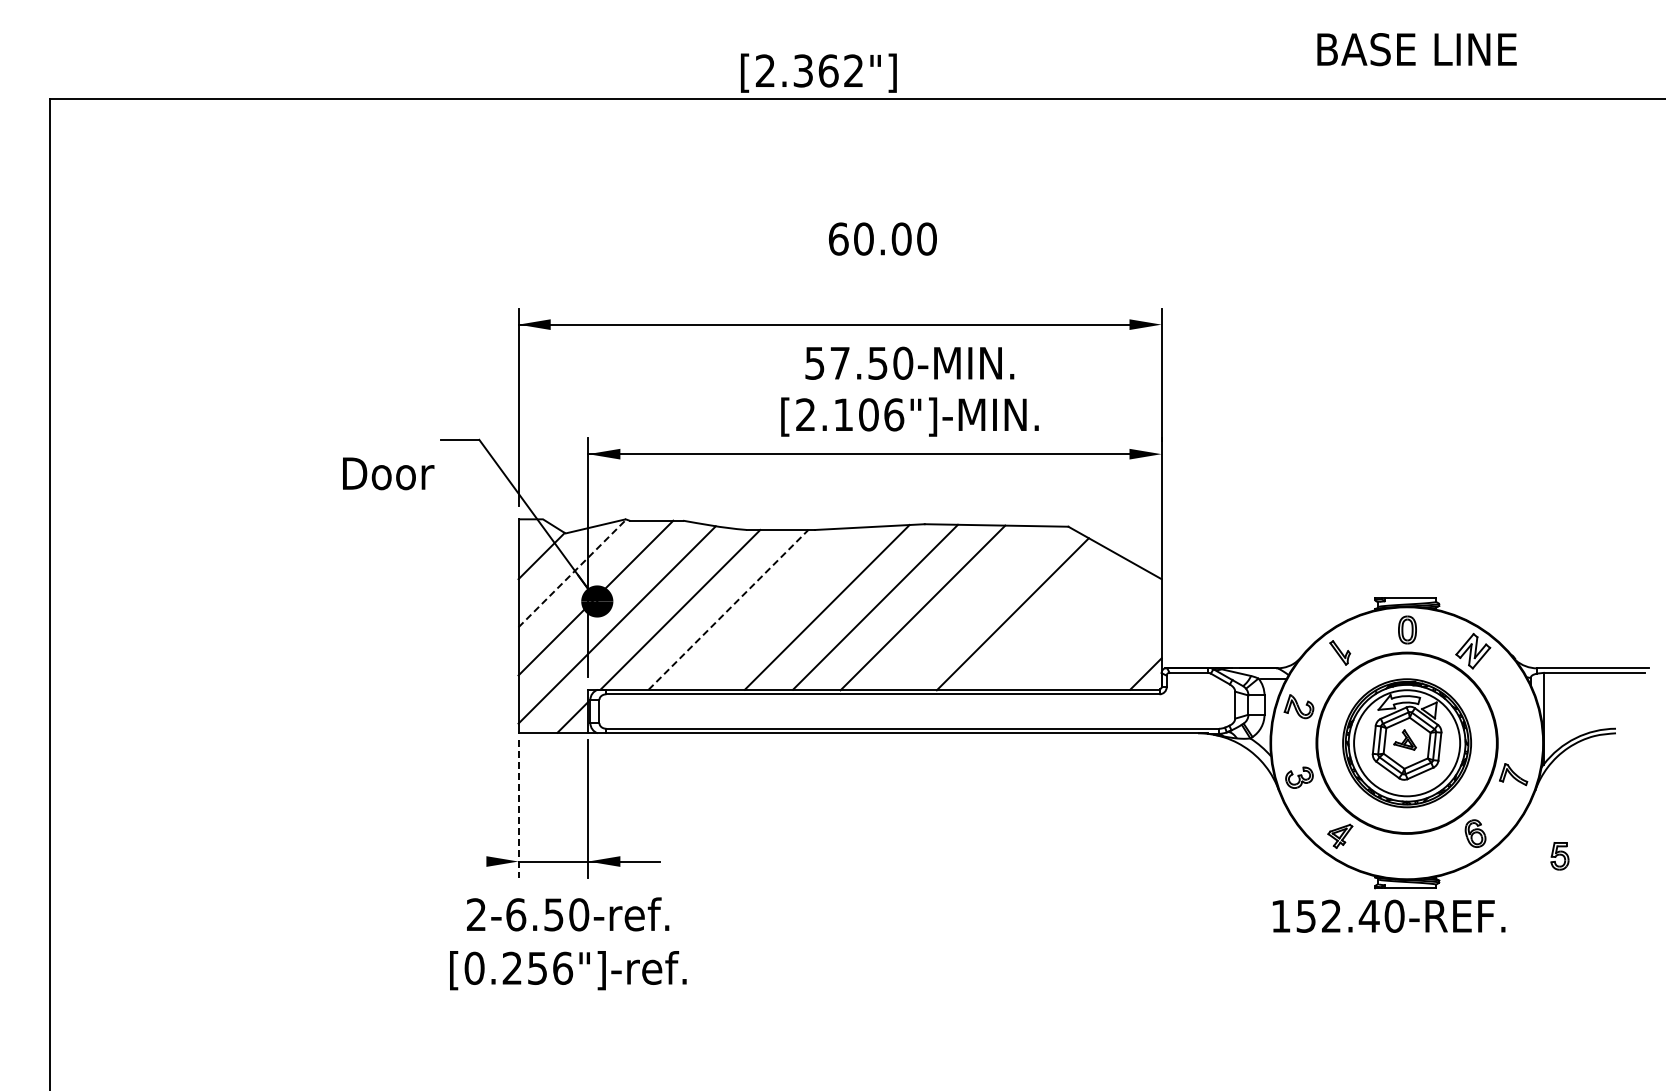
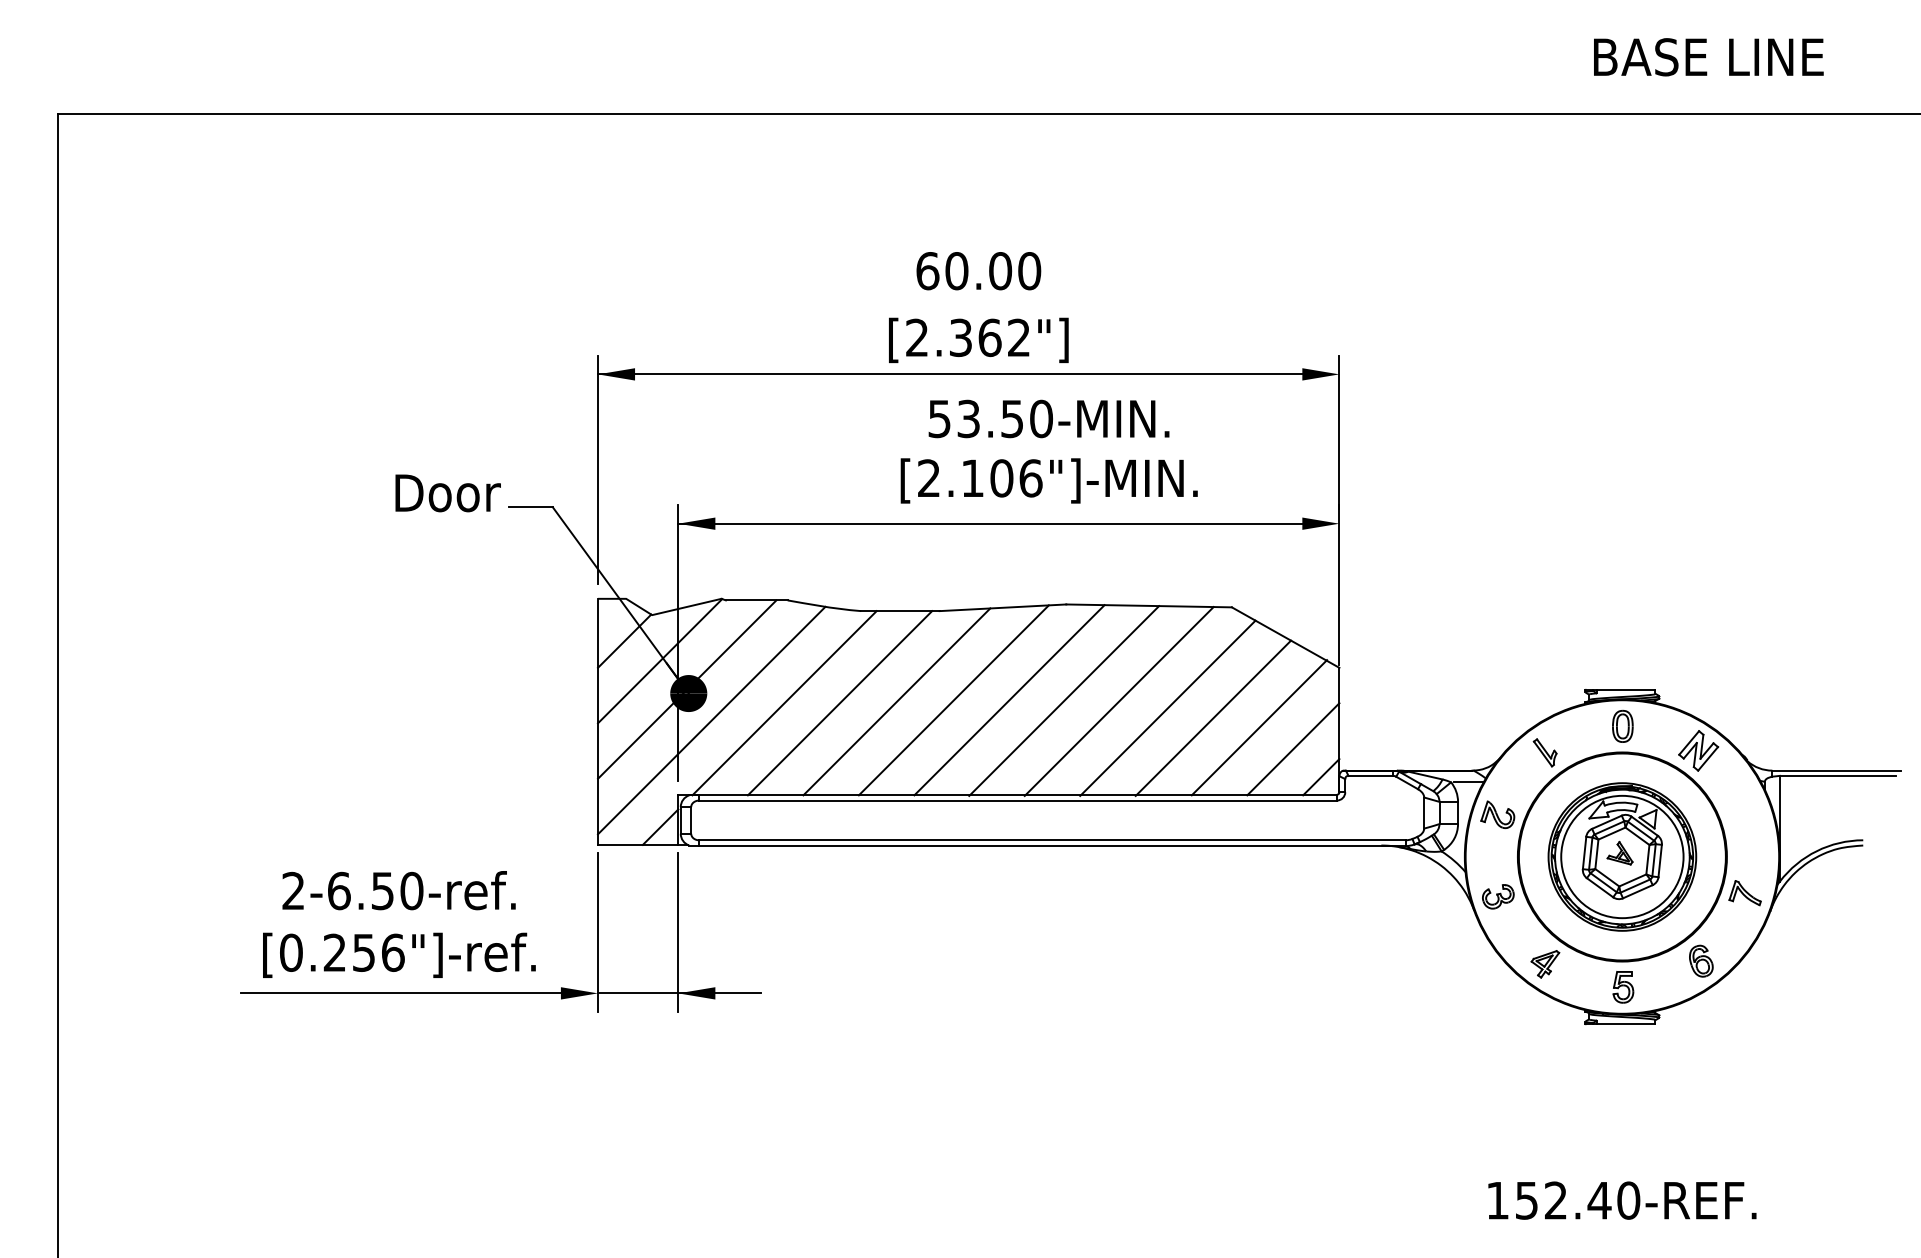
text: (1416, 49) -> (1708, 57), moved
text: (818, 72) -> (978, 339), moved
text: (882, 238) -> (978, 270), moved
text: (839, 362) -> (967, 418), 57.50-MIN. -> 53.50-MIN.
text: (388, 473) -> (448, 492), moved
line: (572, 573) -> (660, 661), dashed -> solid
line: (777, 608) -> (896, 701), added
line: (970, 608) -> (1119, 701), added
line: (728, 609) -> (840, 702), dashed -> solid
line: (1051, 622) -> (1212, 717), added
line: (1091, 630) -> (1258, 726), added
line: (1121, 649) -> (1293, 748), added
line: (518, 808) -> (597, 932), dashed -> solid
part: (1559, 856) -> (1622, 987), moved
line: (348, 861) -> (401, 993), added
text: (1388, 915) -> (1621, 1199), moved
text: (568, 943) -> (399, 924), moved

